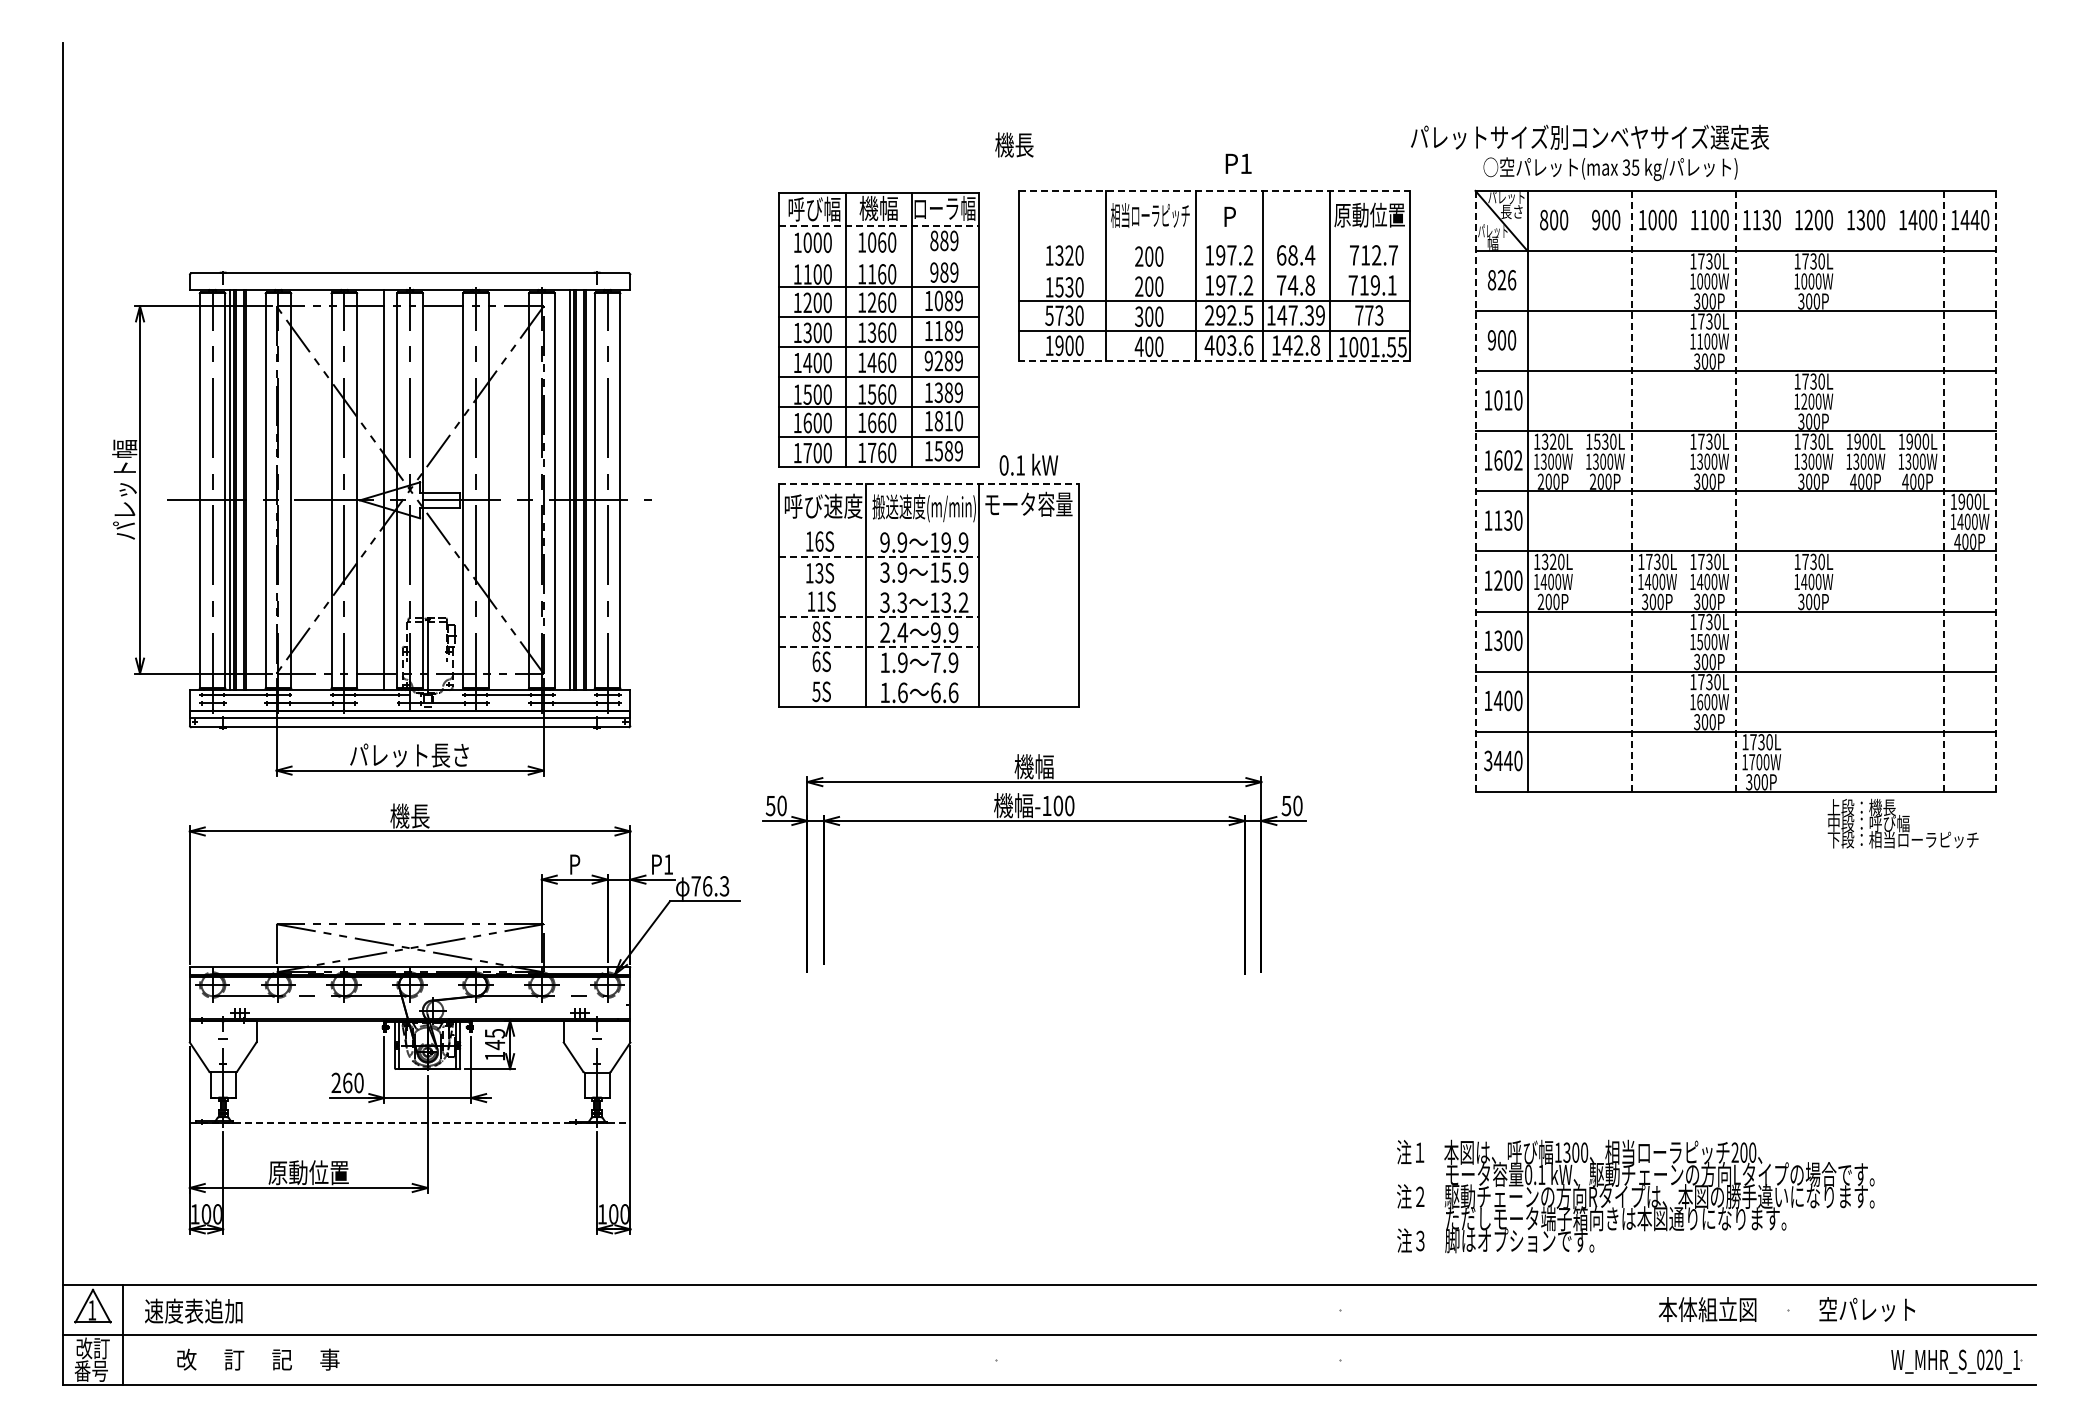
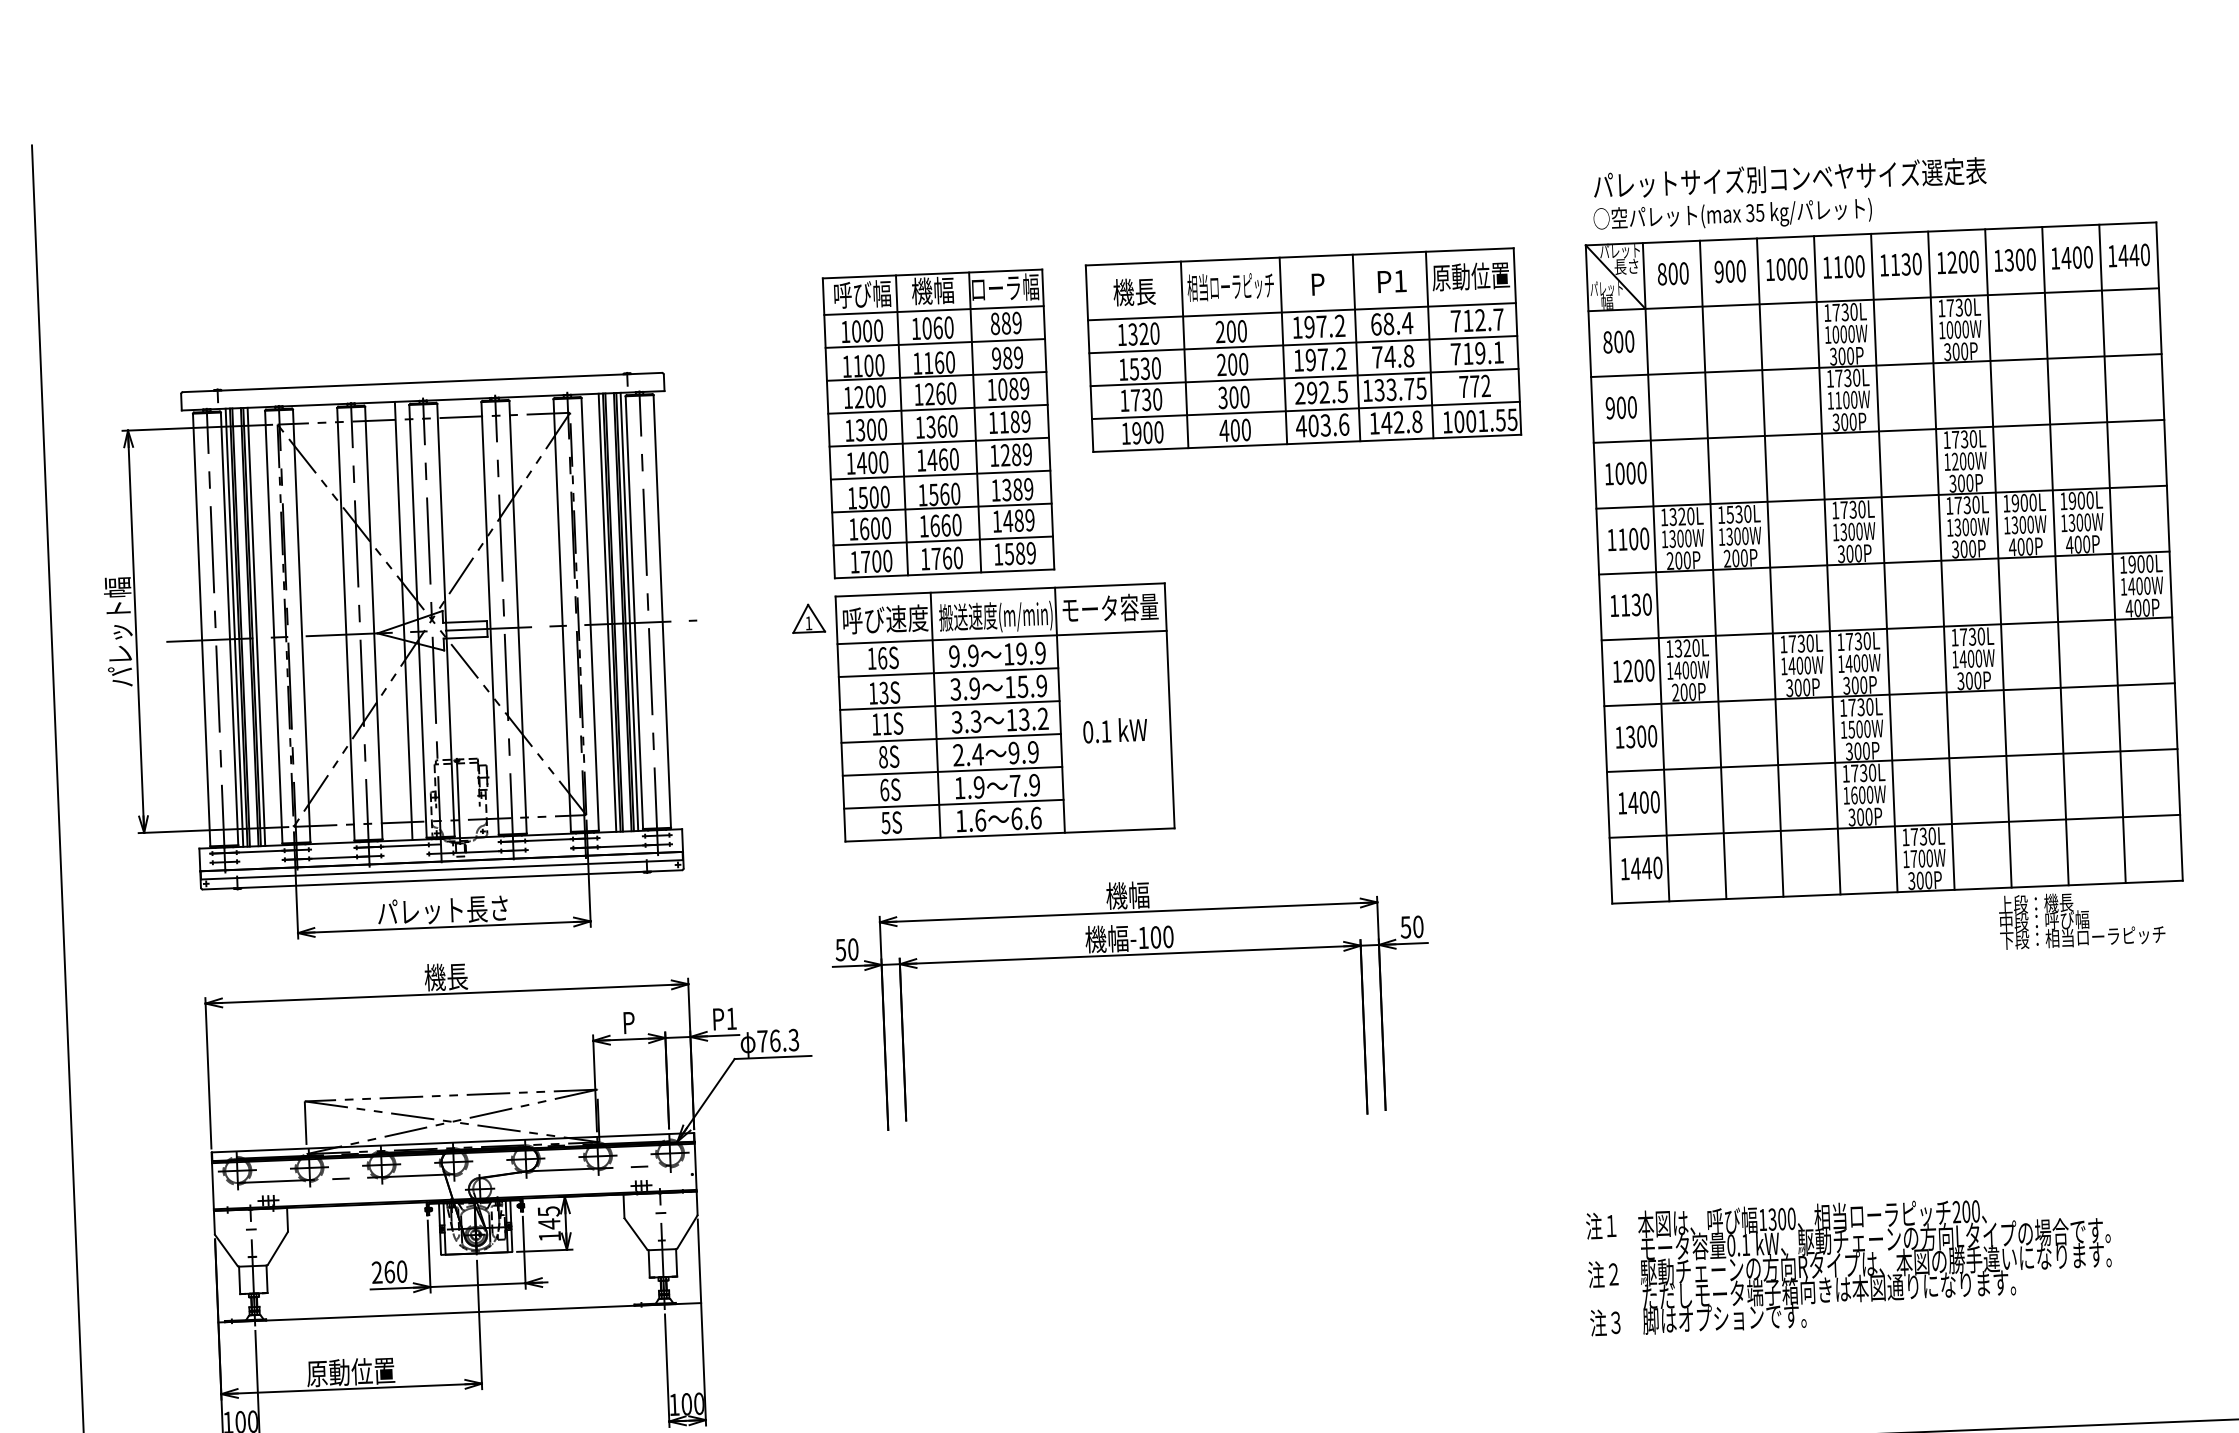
text: (1589, 136) -> (1789, 177), moved
text: (1014, 144) -> (1134, 291), moved
text: (1238, 163) -> (1391, 281), moved
line: (1214, 190) -> (1299, 256), dashed -> solid
line: (879, 226) -> (934, 310), dashed -> solid
line: (1214, 241) -> (1302, 312), added
line: (878, 256) -> (934, 343), added
line: (1214, 271) -> (1303, 345), added
text: (1506, 280) -> (1623, 342), 826 -> 800
text: (1049, 315) -> (1124, 400), 5730 -> 1730
text: (1300, 315) -> (1399, 389), 147.39 -> 133.75
text: (1379, 315) -> (1486, 386), 773 -> 772
text: (928, 360) -> (994, 455), 9289 -> 1289
line: (1213, 361) -> (1306, 443), dashed -> solid
text: (1508, 400) -> (1631, 473), 1010 -> 1000
text: (948, 421) -> (1018, 521), 1810 -> 1489
text: (1508, 460) -> (1633, 539), 1602 -> 1100
text: (1028, 464) -> (1114, 730), moved
line: (929, 483) -> (1000, 589), dashed -> solid
line: (249, 489) -> (255, 626), added
line: (590, 489) -> (629, 611), added
line: (1475, 490) -> (1598, 573), dashed -> solid
line: (1579, 490) -> (1712, 568), added
line: (1683, 490) -> (1826, 564), added
line: (1787, 490) -> (1940, 559), added
line: (1840, 490) -> (1998, 557), added
line: (1892, 490) -> (2055, 555), added
line: (1631, 491) -> (1769, 567), dashed -> solid
line: (1735, 491) -> (1883, 563), dashed -> solid
line: (1944, 491) -> (2112, 553), dashed -> solid
line: (1996, 491) -> (2169, 551), dashed -> solid
part: (753, 502) -> (808, 618), added
line: (928, 526) -> (1001, 637), added
line: (879, 557) -> (949, 673), dashed -> solid
line: (878, 587) -> (949, 706), added
line: (879, 617) -> (951, 738), dashed -> solid
line: (879, 647) -> (953, 771), dashed -> solid
line: (878, 677) -> (953, 804), added
text: (1488, 760) -> (1625, 868), 3440 -> 1440
line: (410, 1122) -> (460, 1312), dashed -> solid
text: (1635, 1196) -> (1849, 1264), moved

